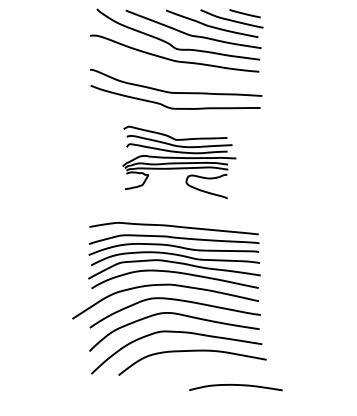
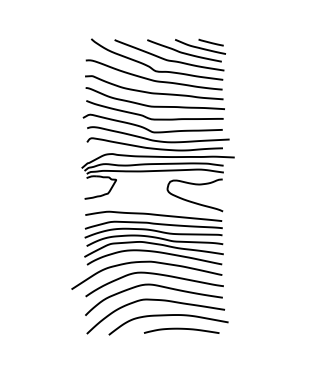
curve: (175, 75) -> (154, 92), added
part: (178, 161) -> (157, 162), size x1.67
curve: (235, 385) -> (181, 329), moved

